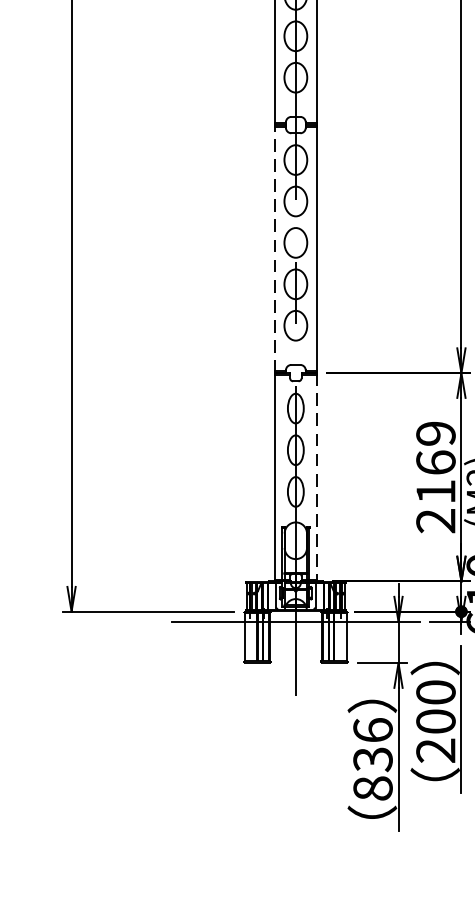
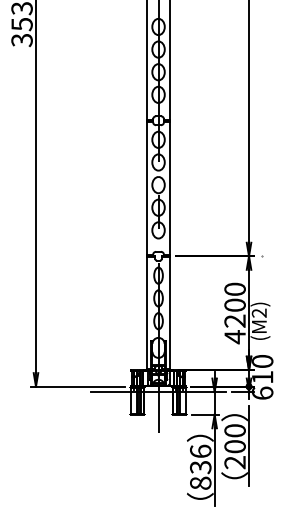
line: (275, 249) -> (147, 188), dashed -> solid
line: (317, 477) -> (170, 313), dashed -> solid
text: (434, 477) -> (234, 313), 2169 -> 4200

